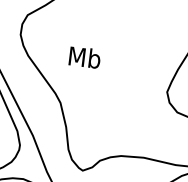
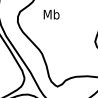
text: (84, 57) -> (51, 14), moved

